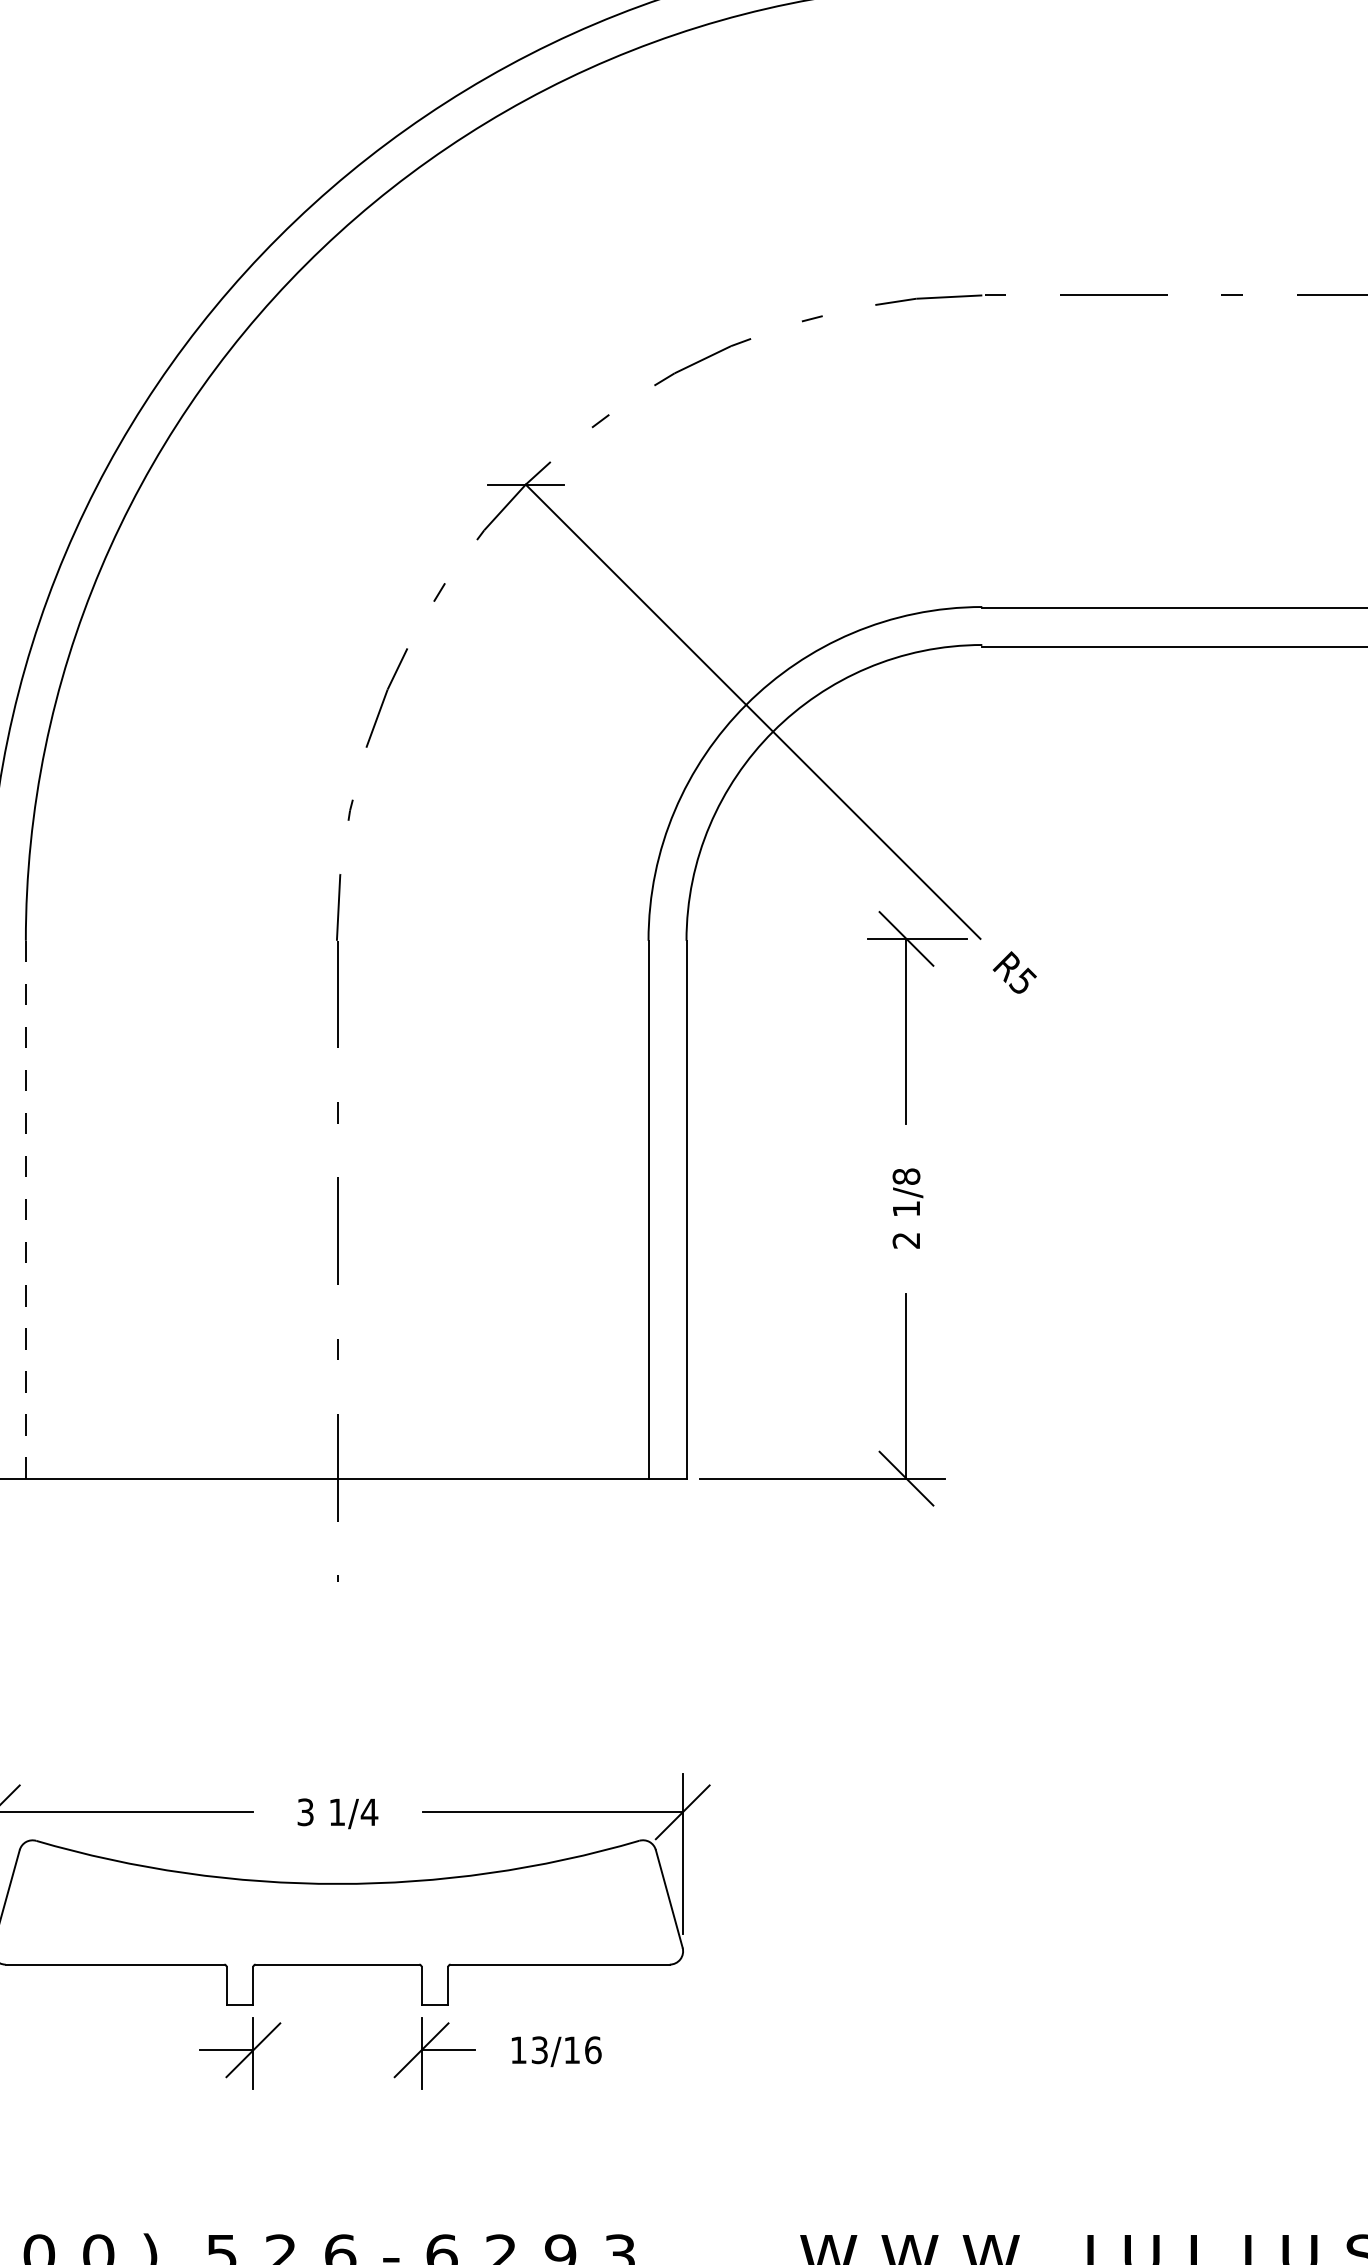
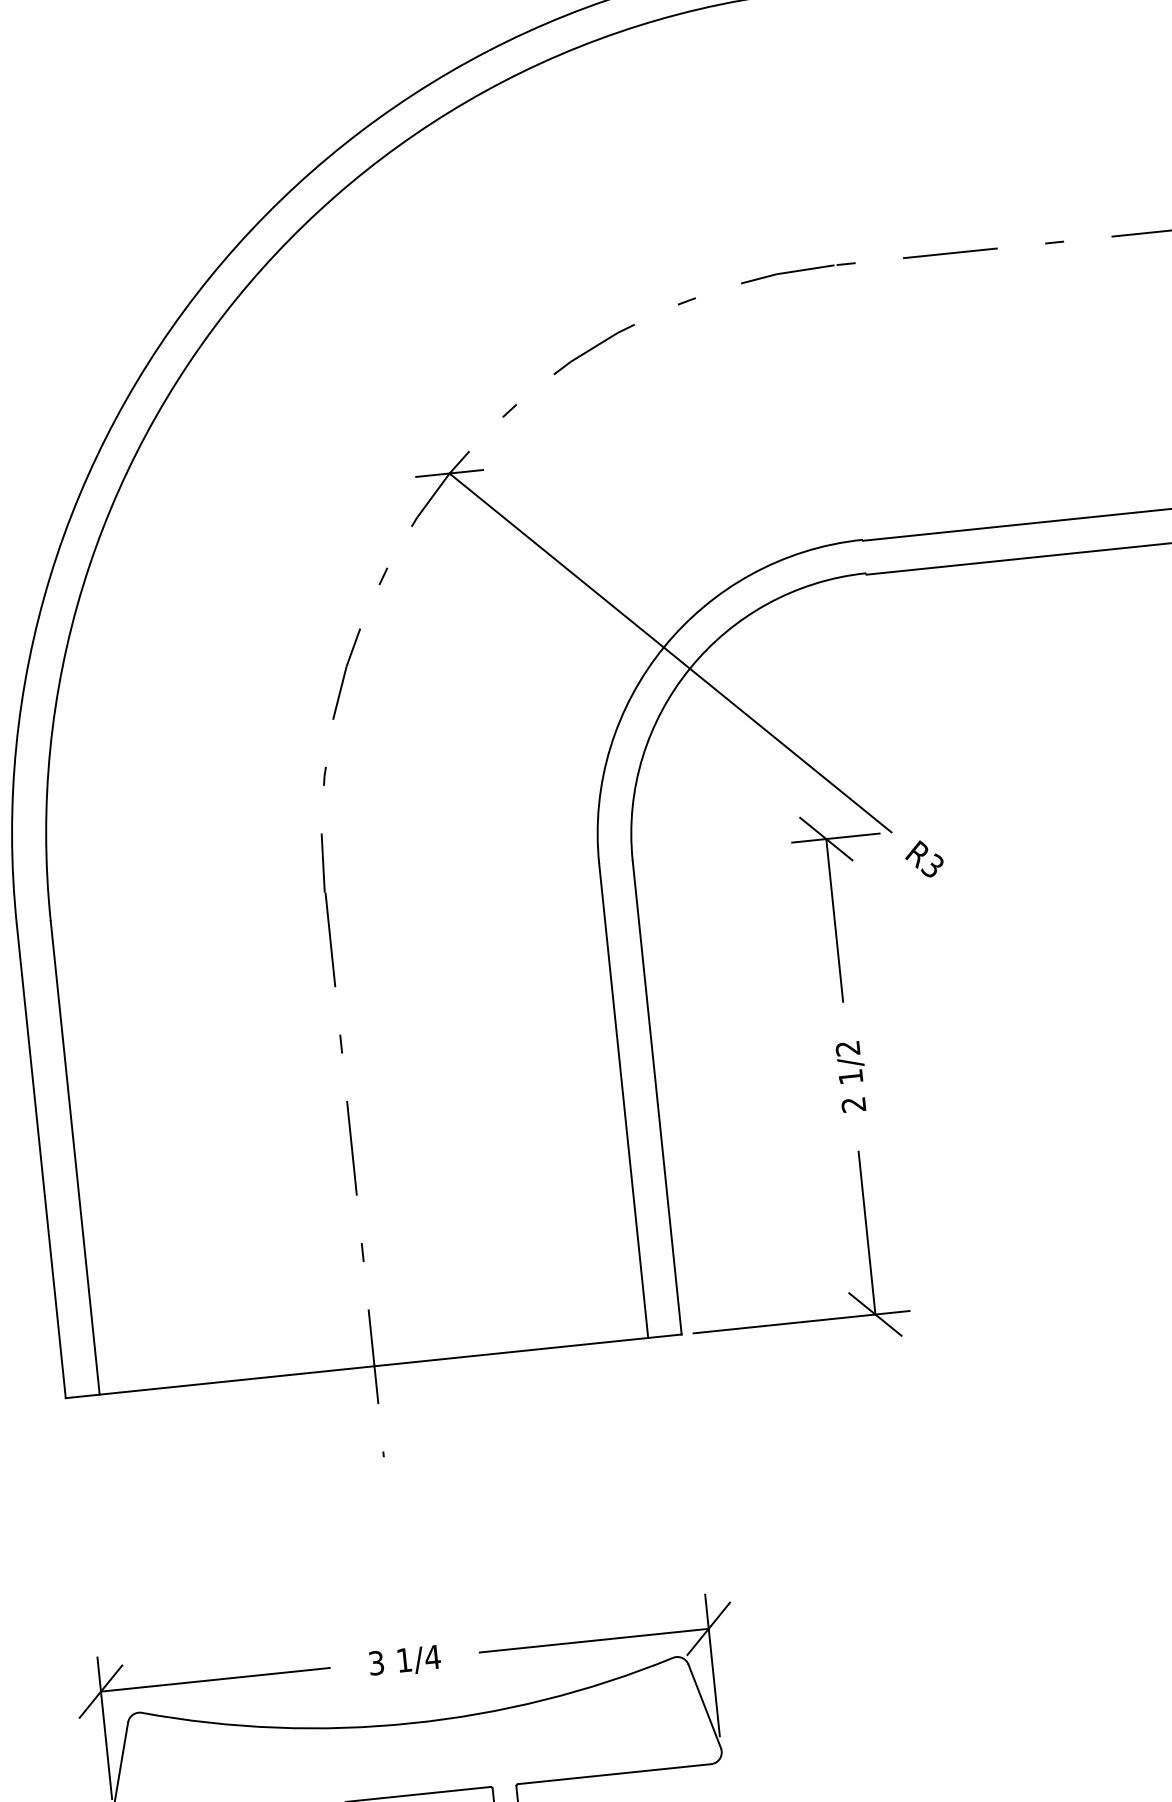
text: (1022, 980) -> (932, 865), R5 -> R3
text: (906, 1176) -> (847, 1048), 1/8 -> 1/2
line: (25, 1209) -> (74, 1157), dashed -> solid

